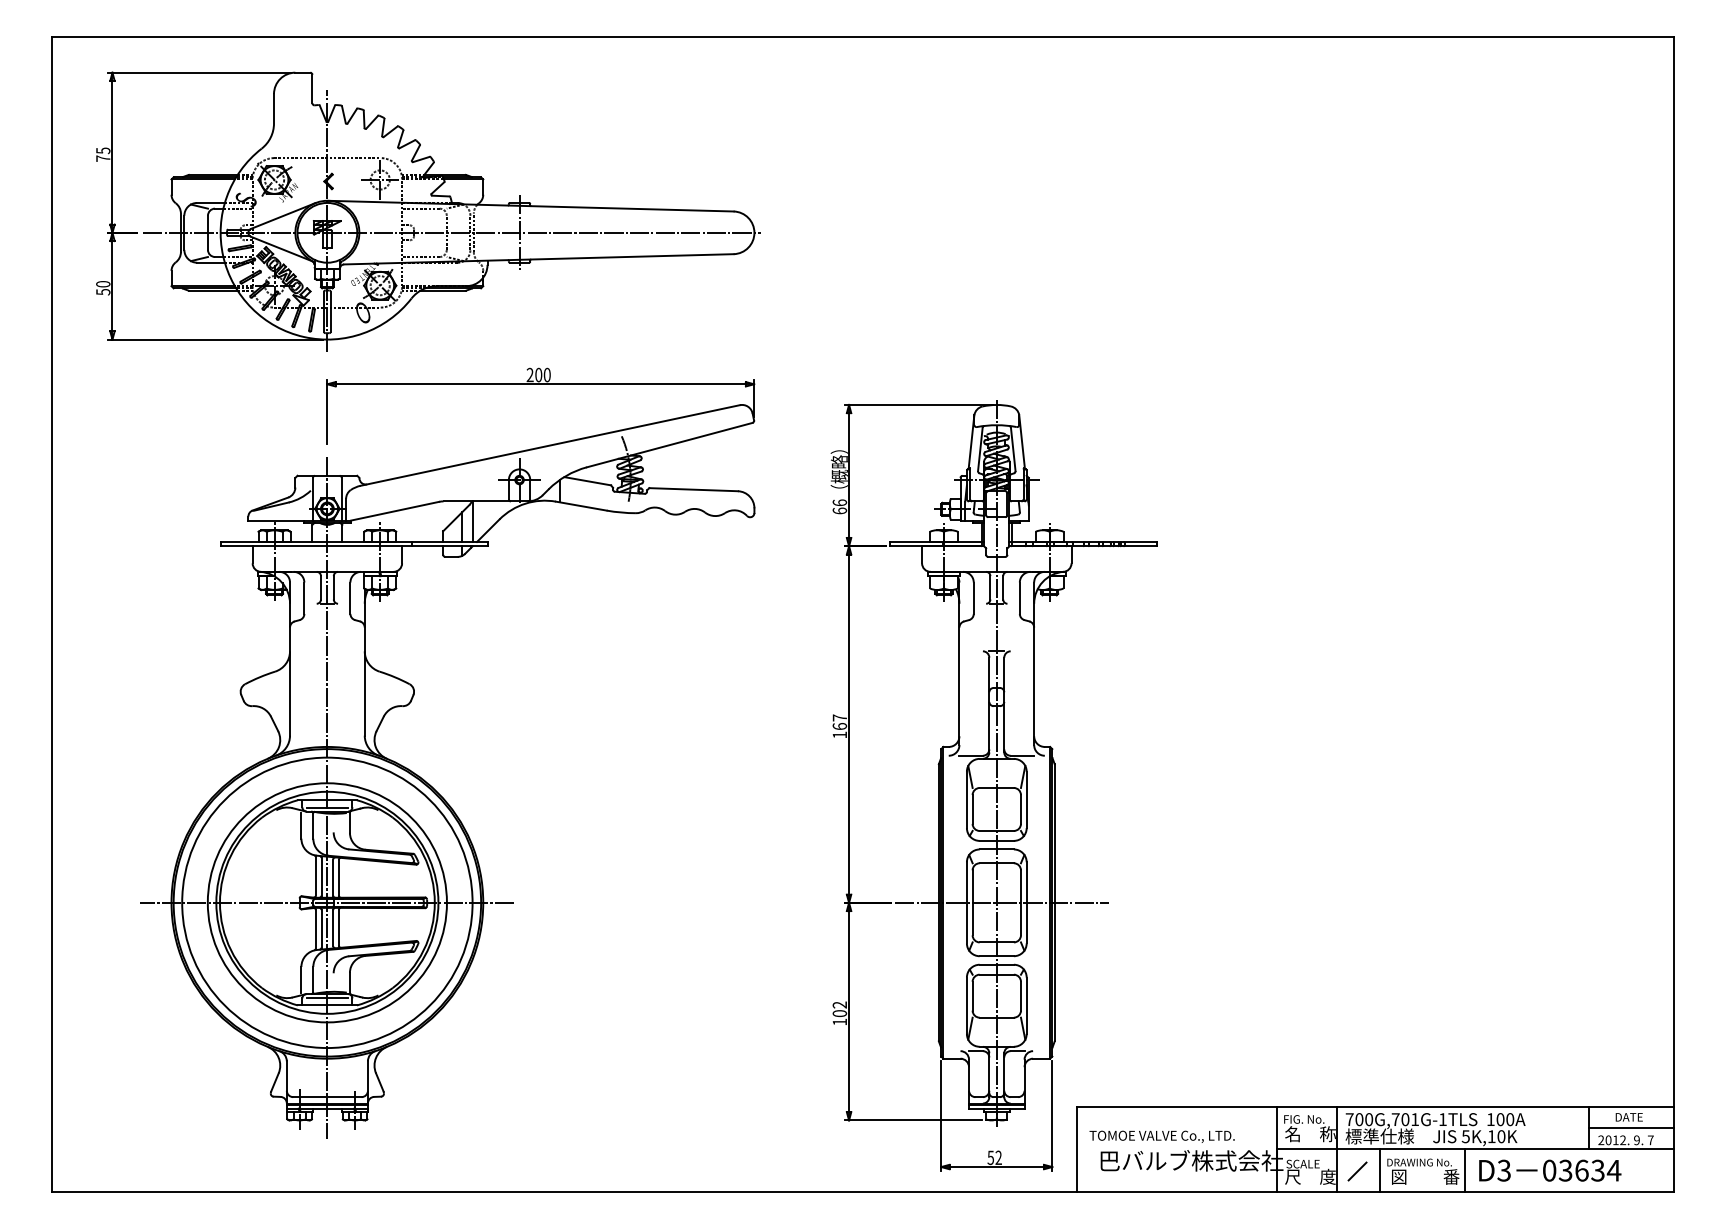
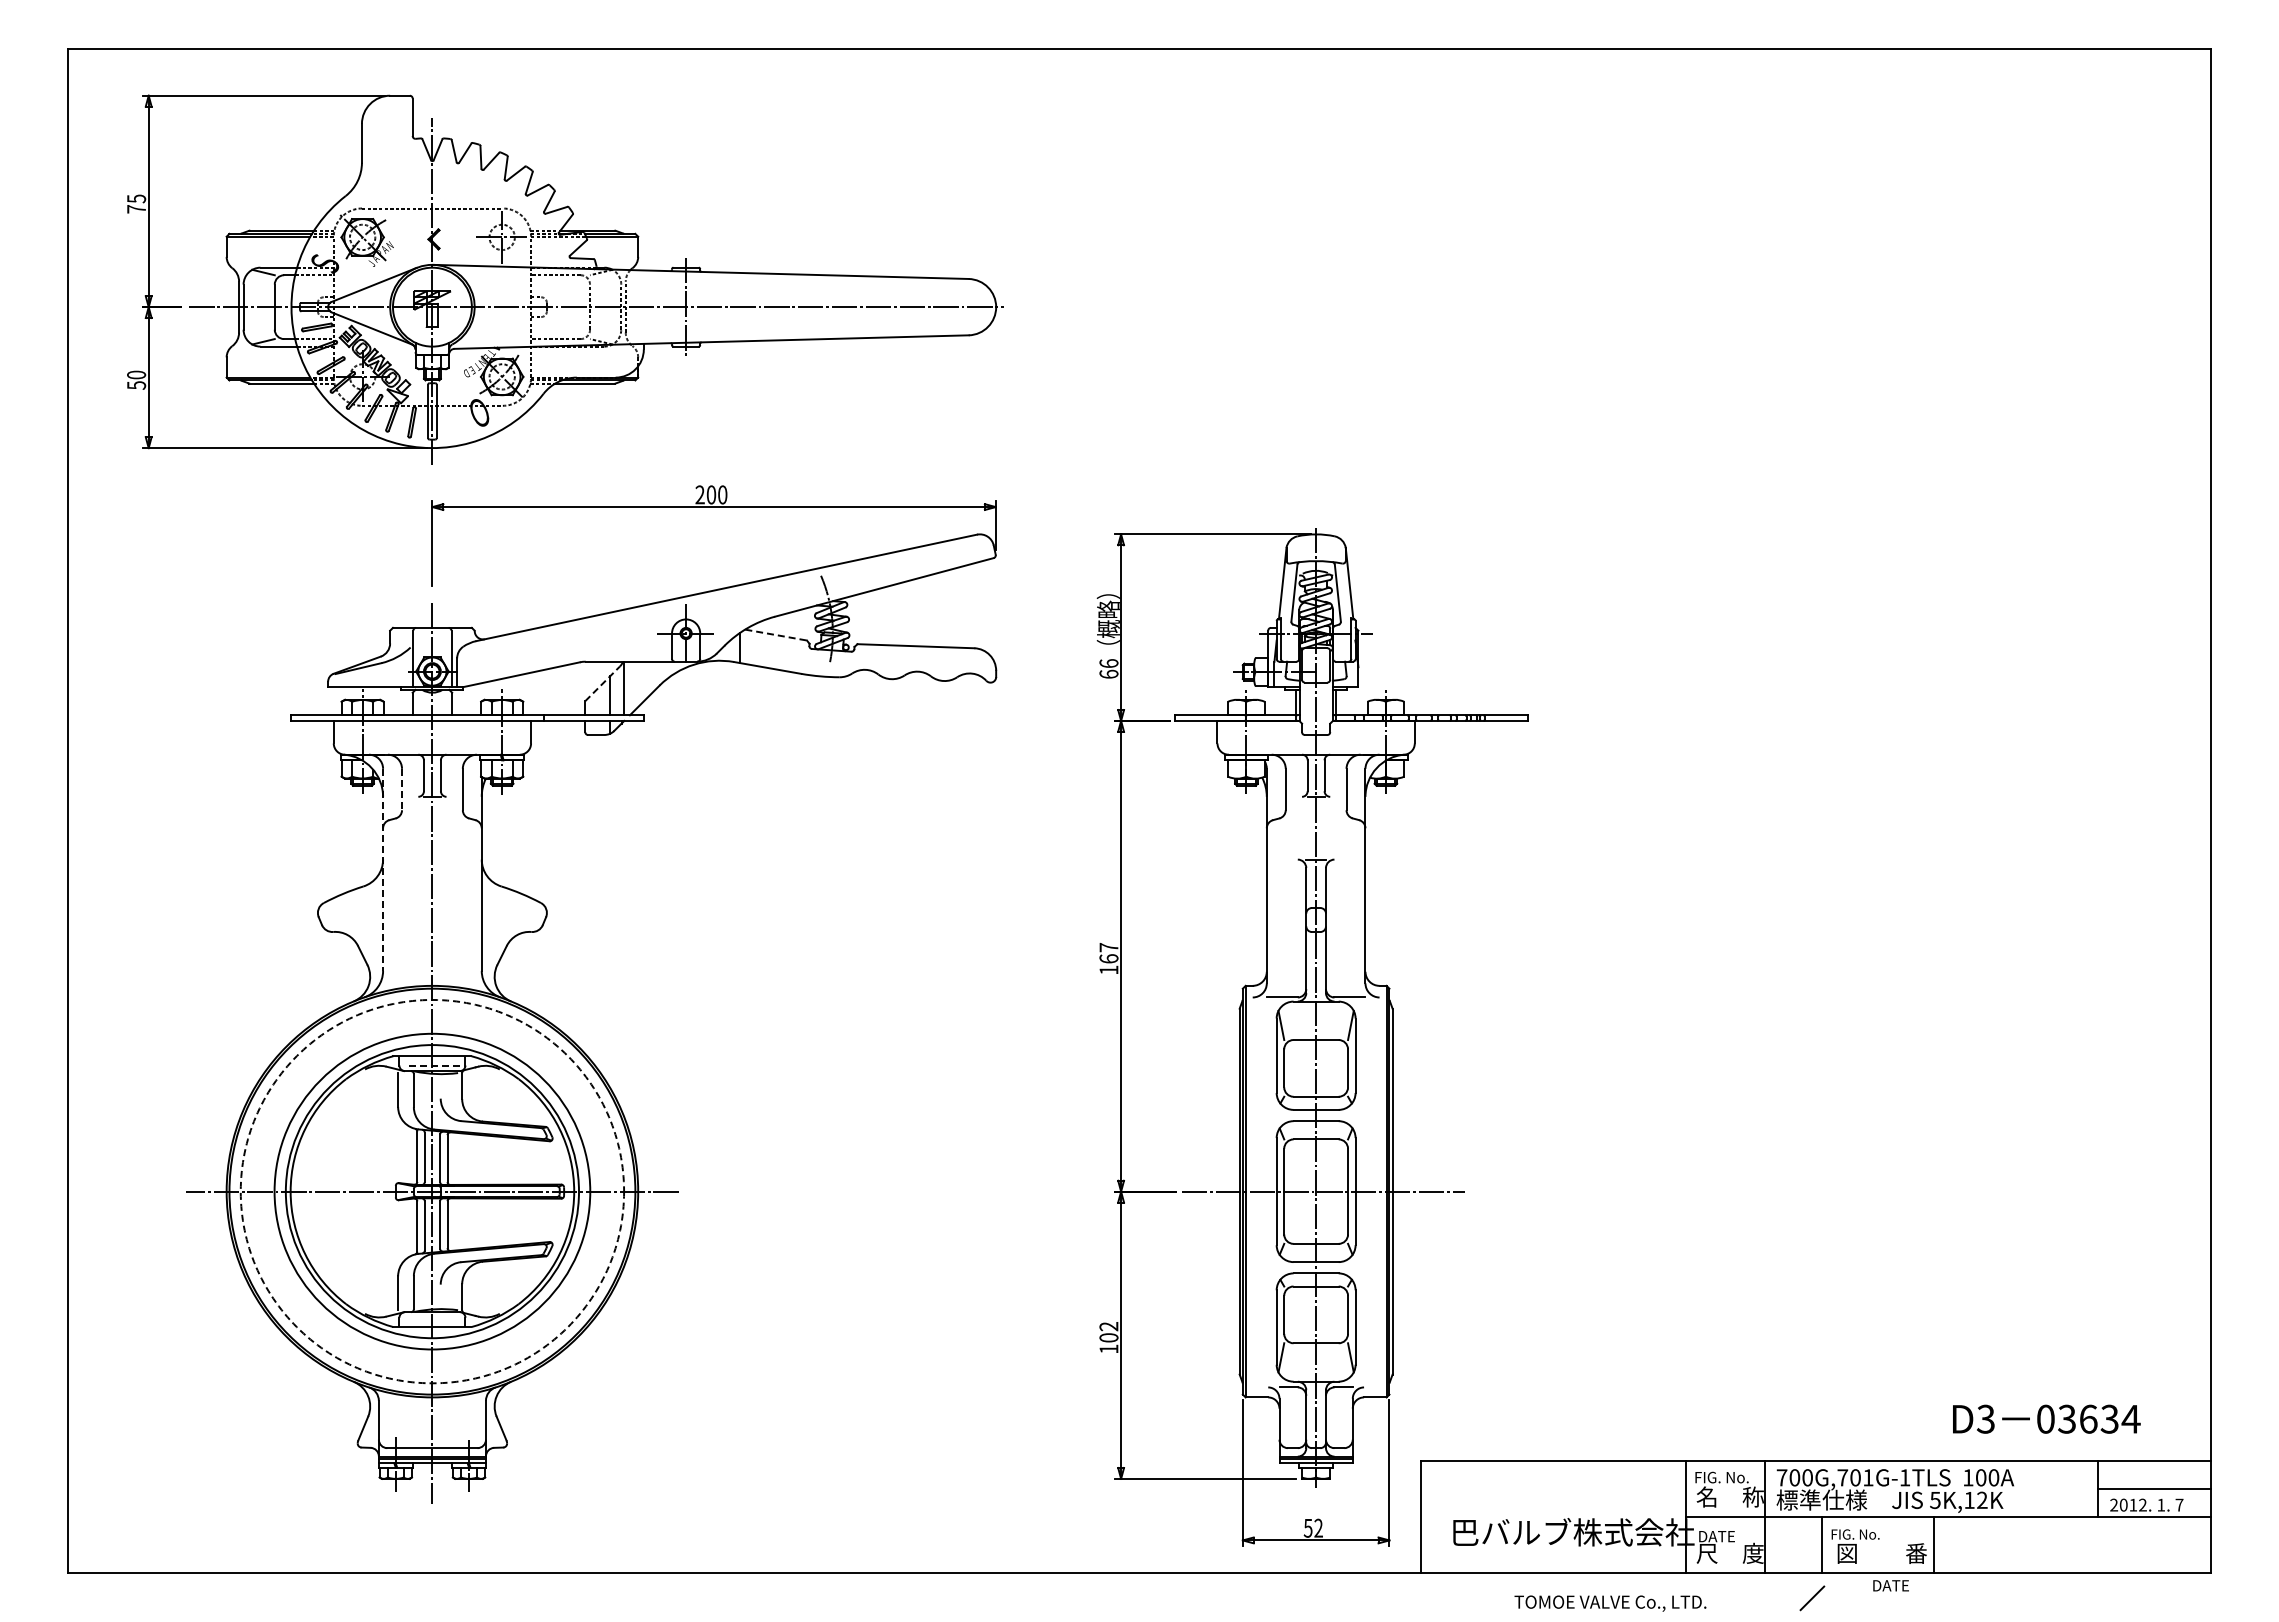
line: (588, 481) -> (776, 635), solid -> dashed
line: (456, 517) -> (602, 683), solid -> dashed
line: (304, 598) -> (402, 789), solid -> dashed
line: (290, 659) -> (383, 870), solid -> dashed
line: (326, 807) -> (431, 1065), solid -> dashed
circle: (327, 902) -> (432, 1191), solid -> dashed
line: (327, 998) -> (432, 1317), removed
text: (1628, 1117) -> (1890, 1585), moved
text: (1162, 1136) -> (1610, 1603), moved
text: (1501, 1136) -> (1982, 1500), 5K,10K -> 5K,12K
text: (1637, 1139) -> (2161, 1504), 9. -> 1.
text: (1419, 1162) -> (1874, 1534), DRAWING No. -> FIG. No.
text: (1303, 1164) -> (1720, 1536), SCALE -> DATE
text: (1550, 1170) -> (2046, 1418), moved
line: (1357, 1171) -> (1812, 1598), moved

